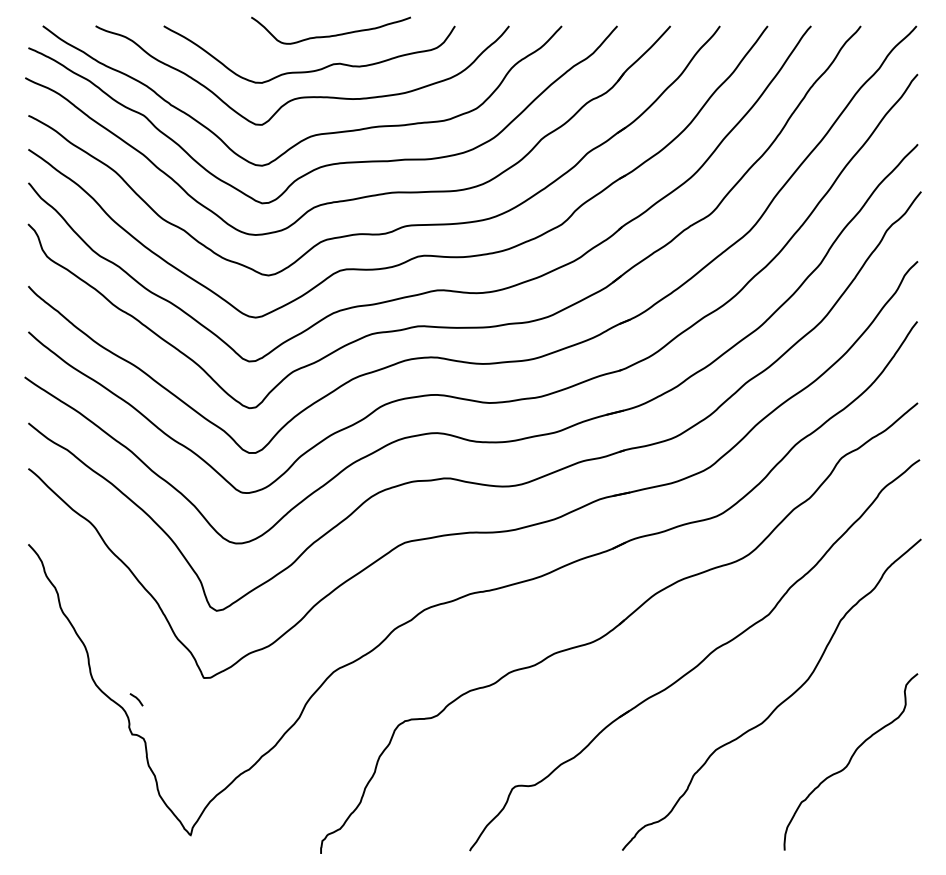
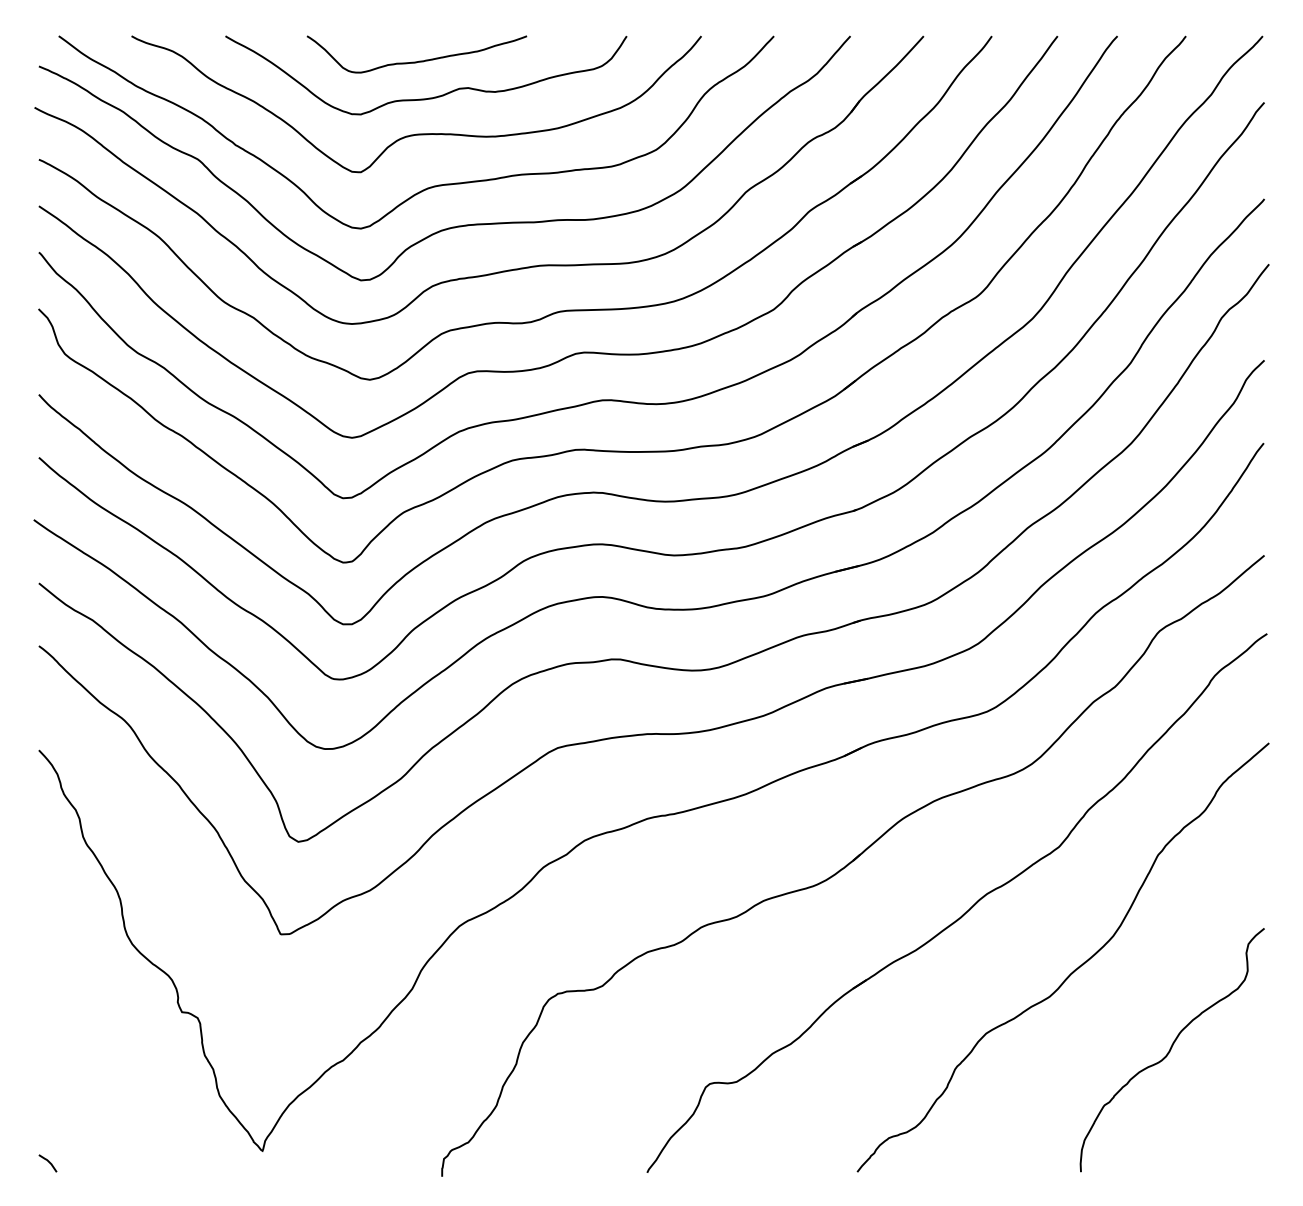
curve: (332, 35) -> (419, 60), moved
curve: (136, 699) -> (48, 1162), moved

